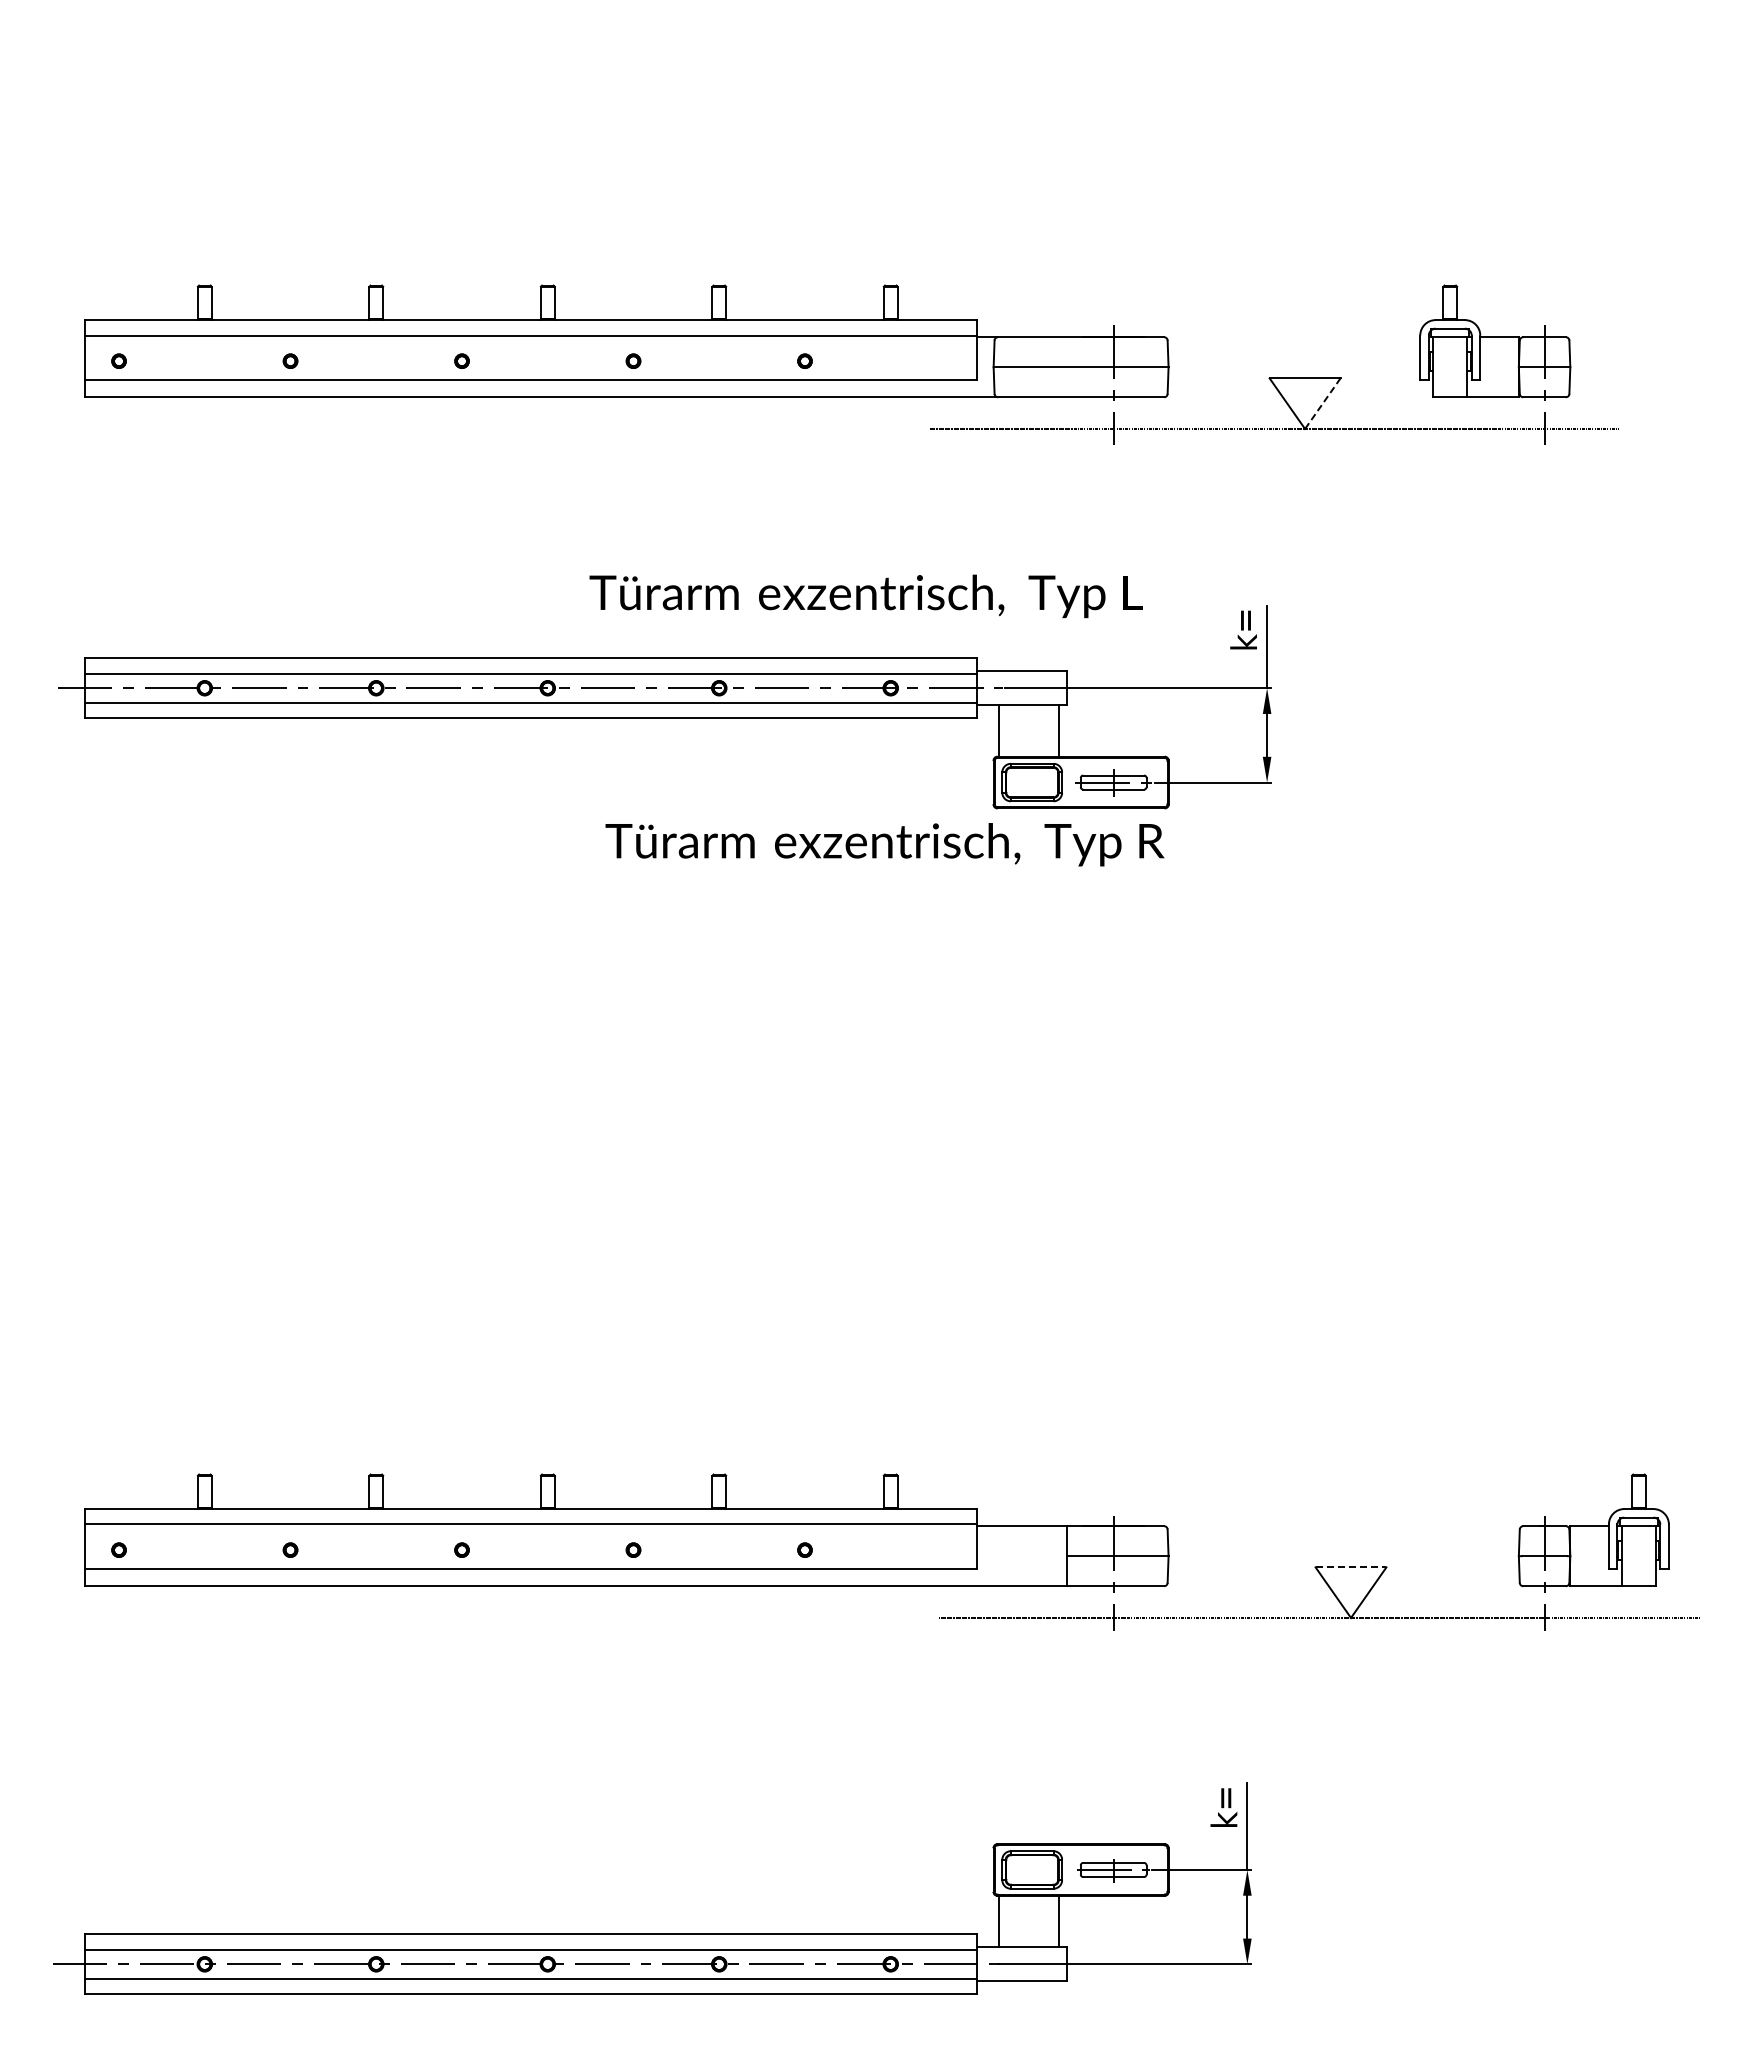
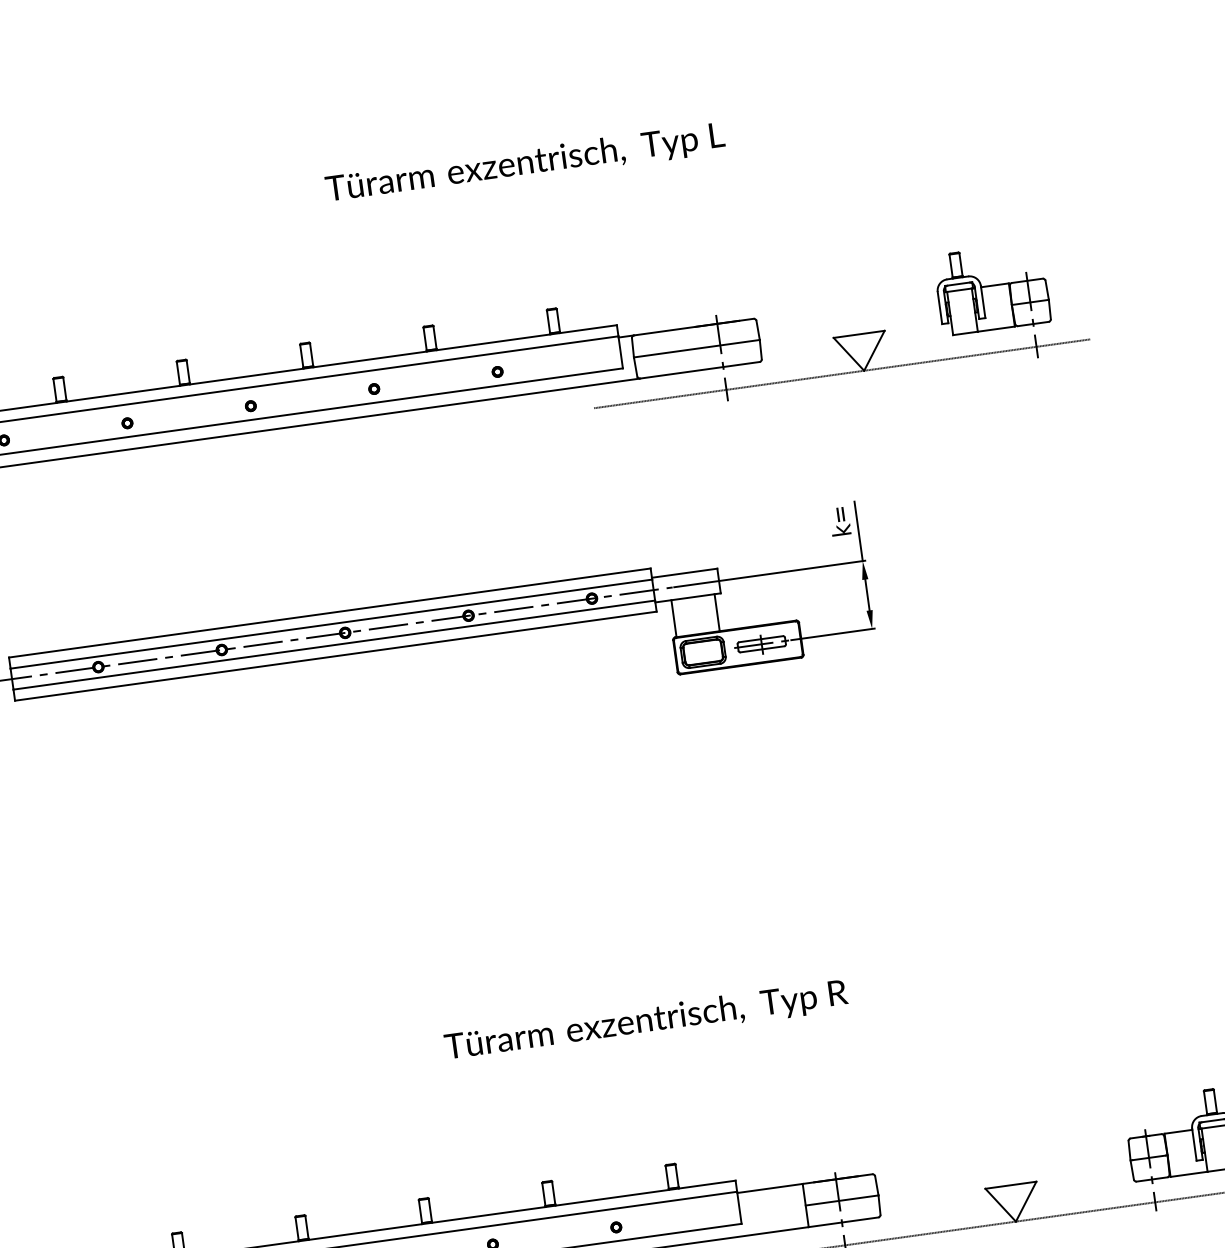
line: (1322, 403) -> (874, 350), dashed -> solid
text: (865, 596) -> (524, 164), moved
text: (884, 844) -> (646, 1021), moved
line: (1351, 1567) -> (1011, 1185), dashed -> solid

